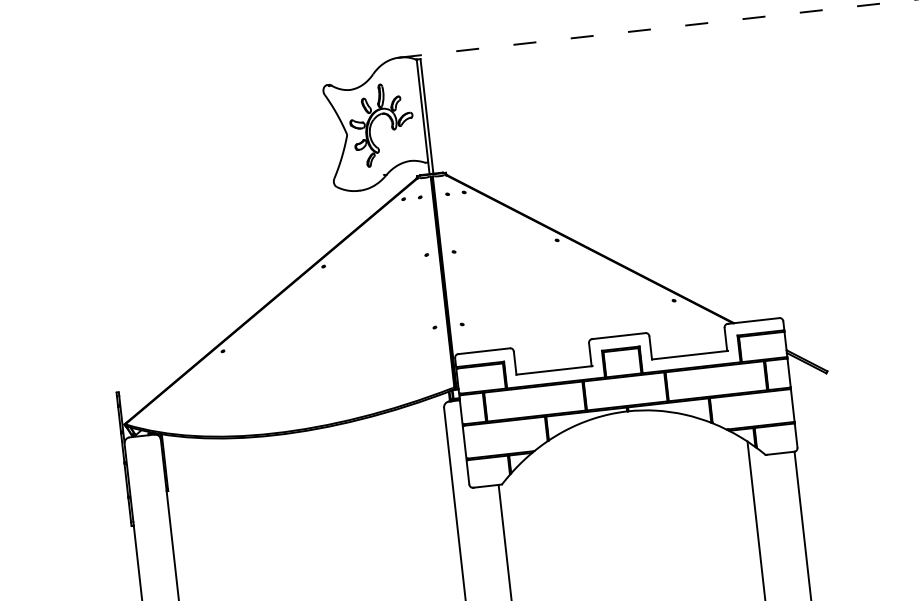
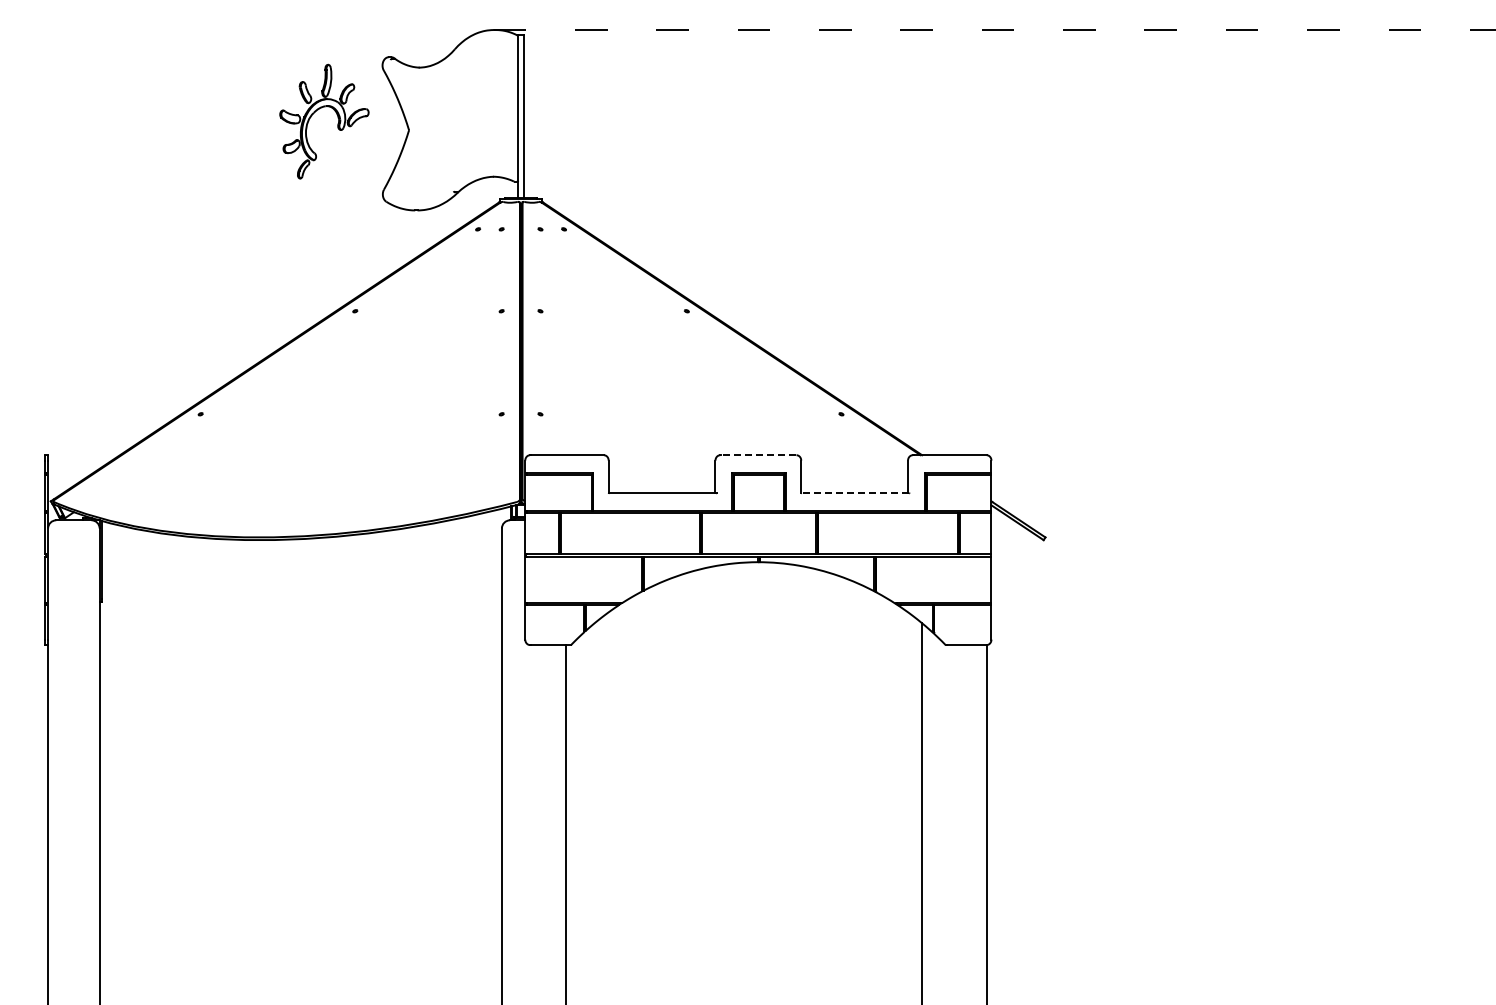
part: (376, 117) -> (318, 110), moved
line: (618, 336) -> (758, 455), solid -> dashed
line: (690, 355) -> (855, 493), solid -> dashed

